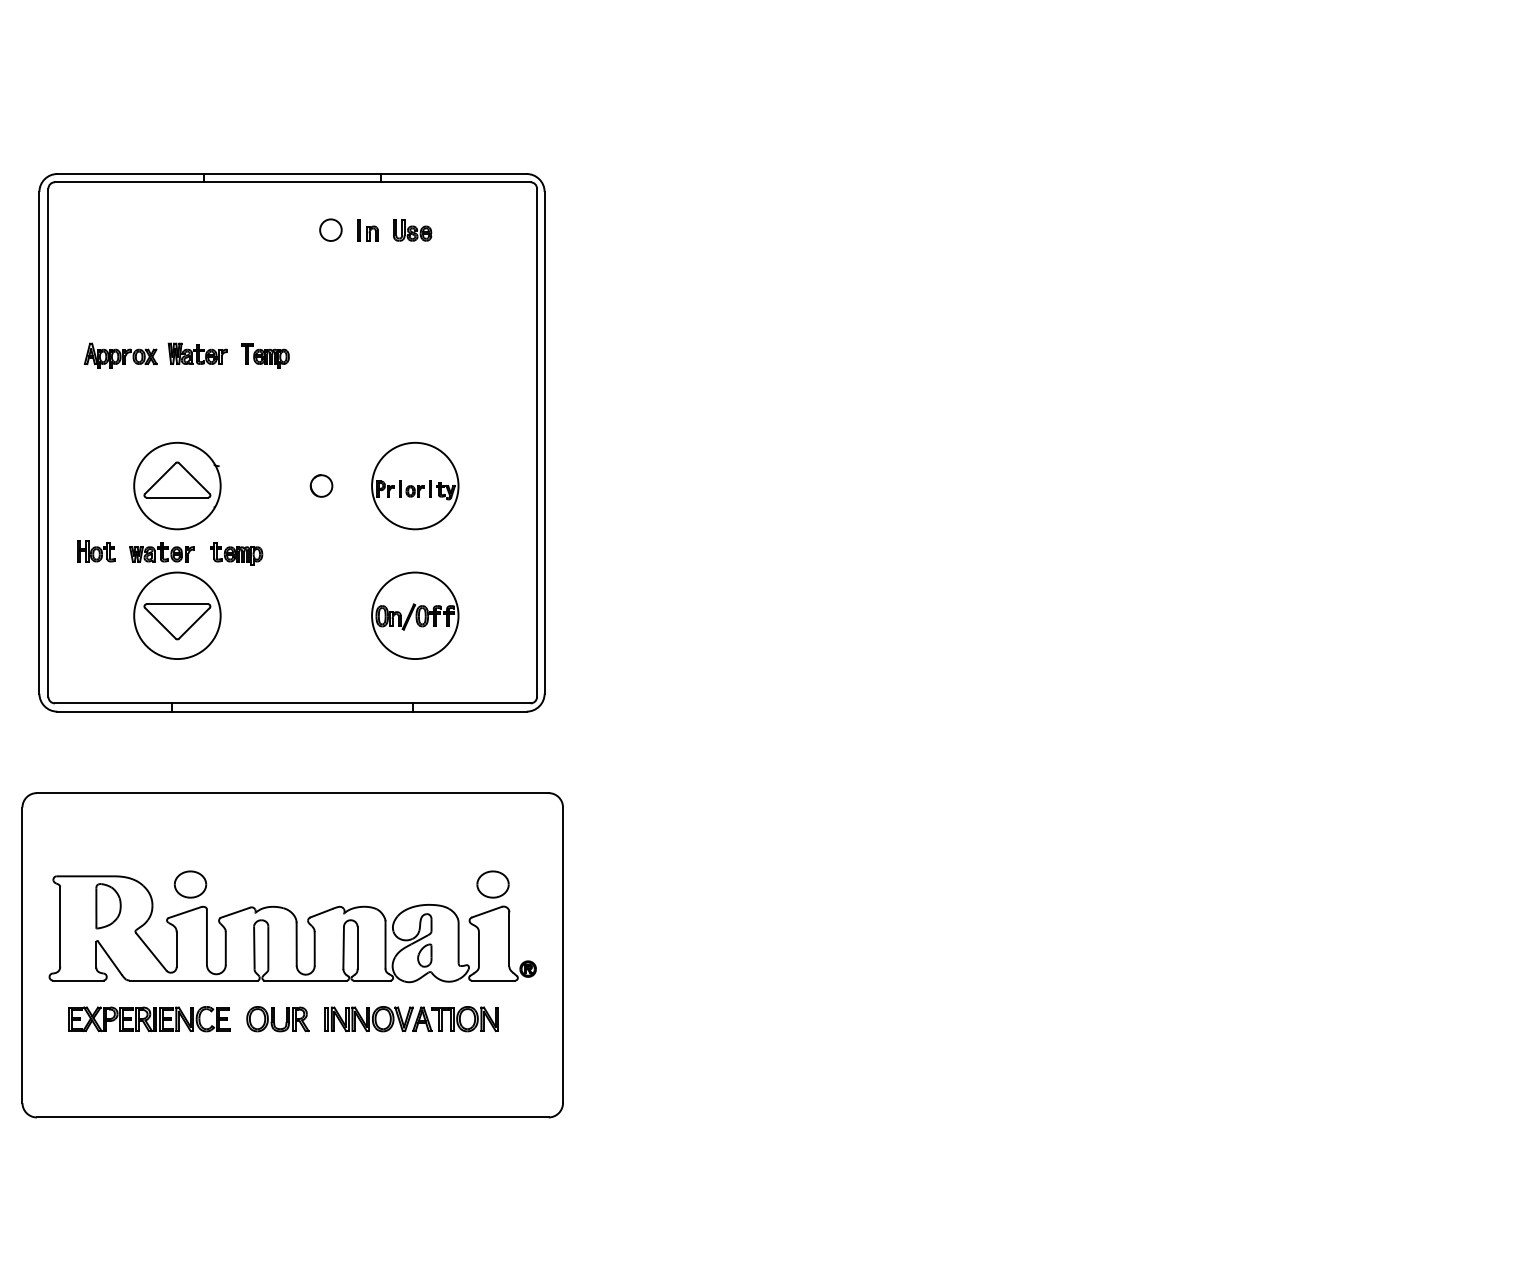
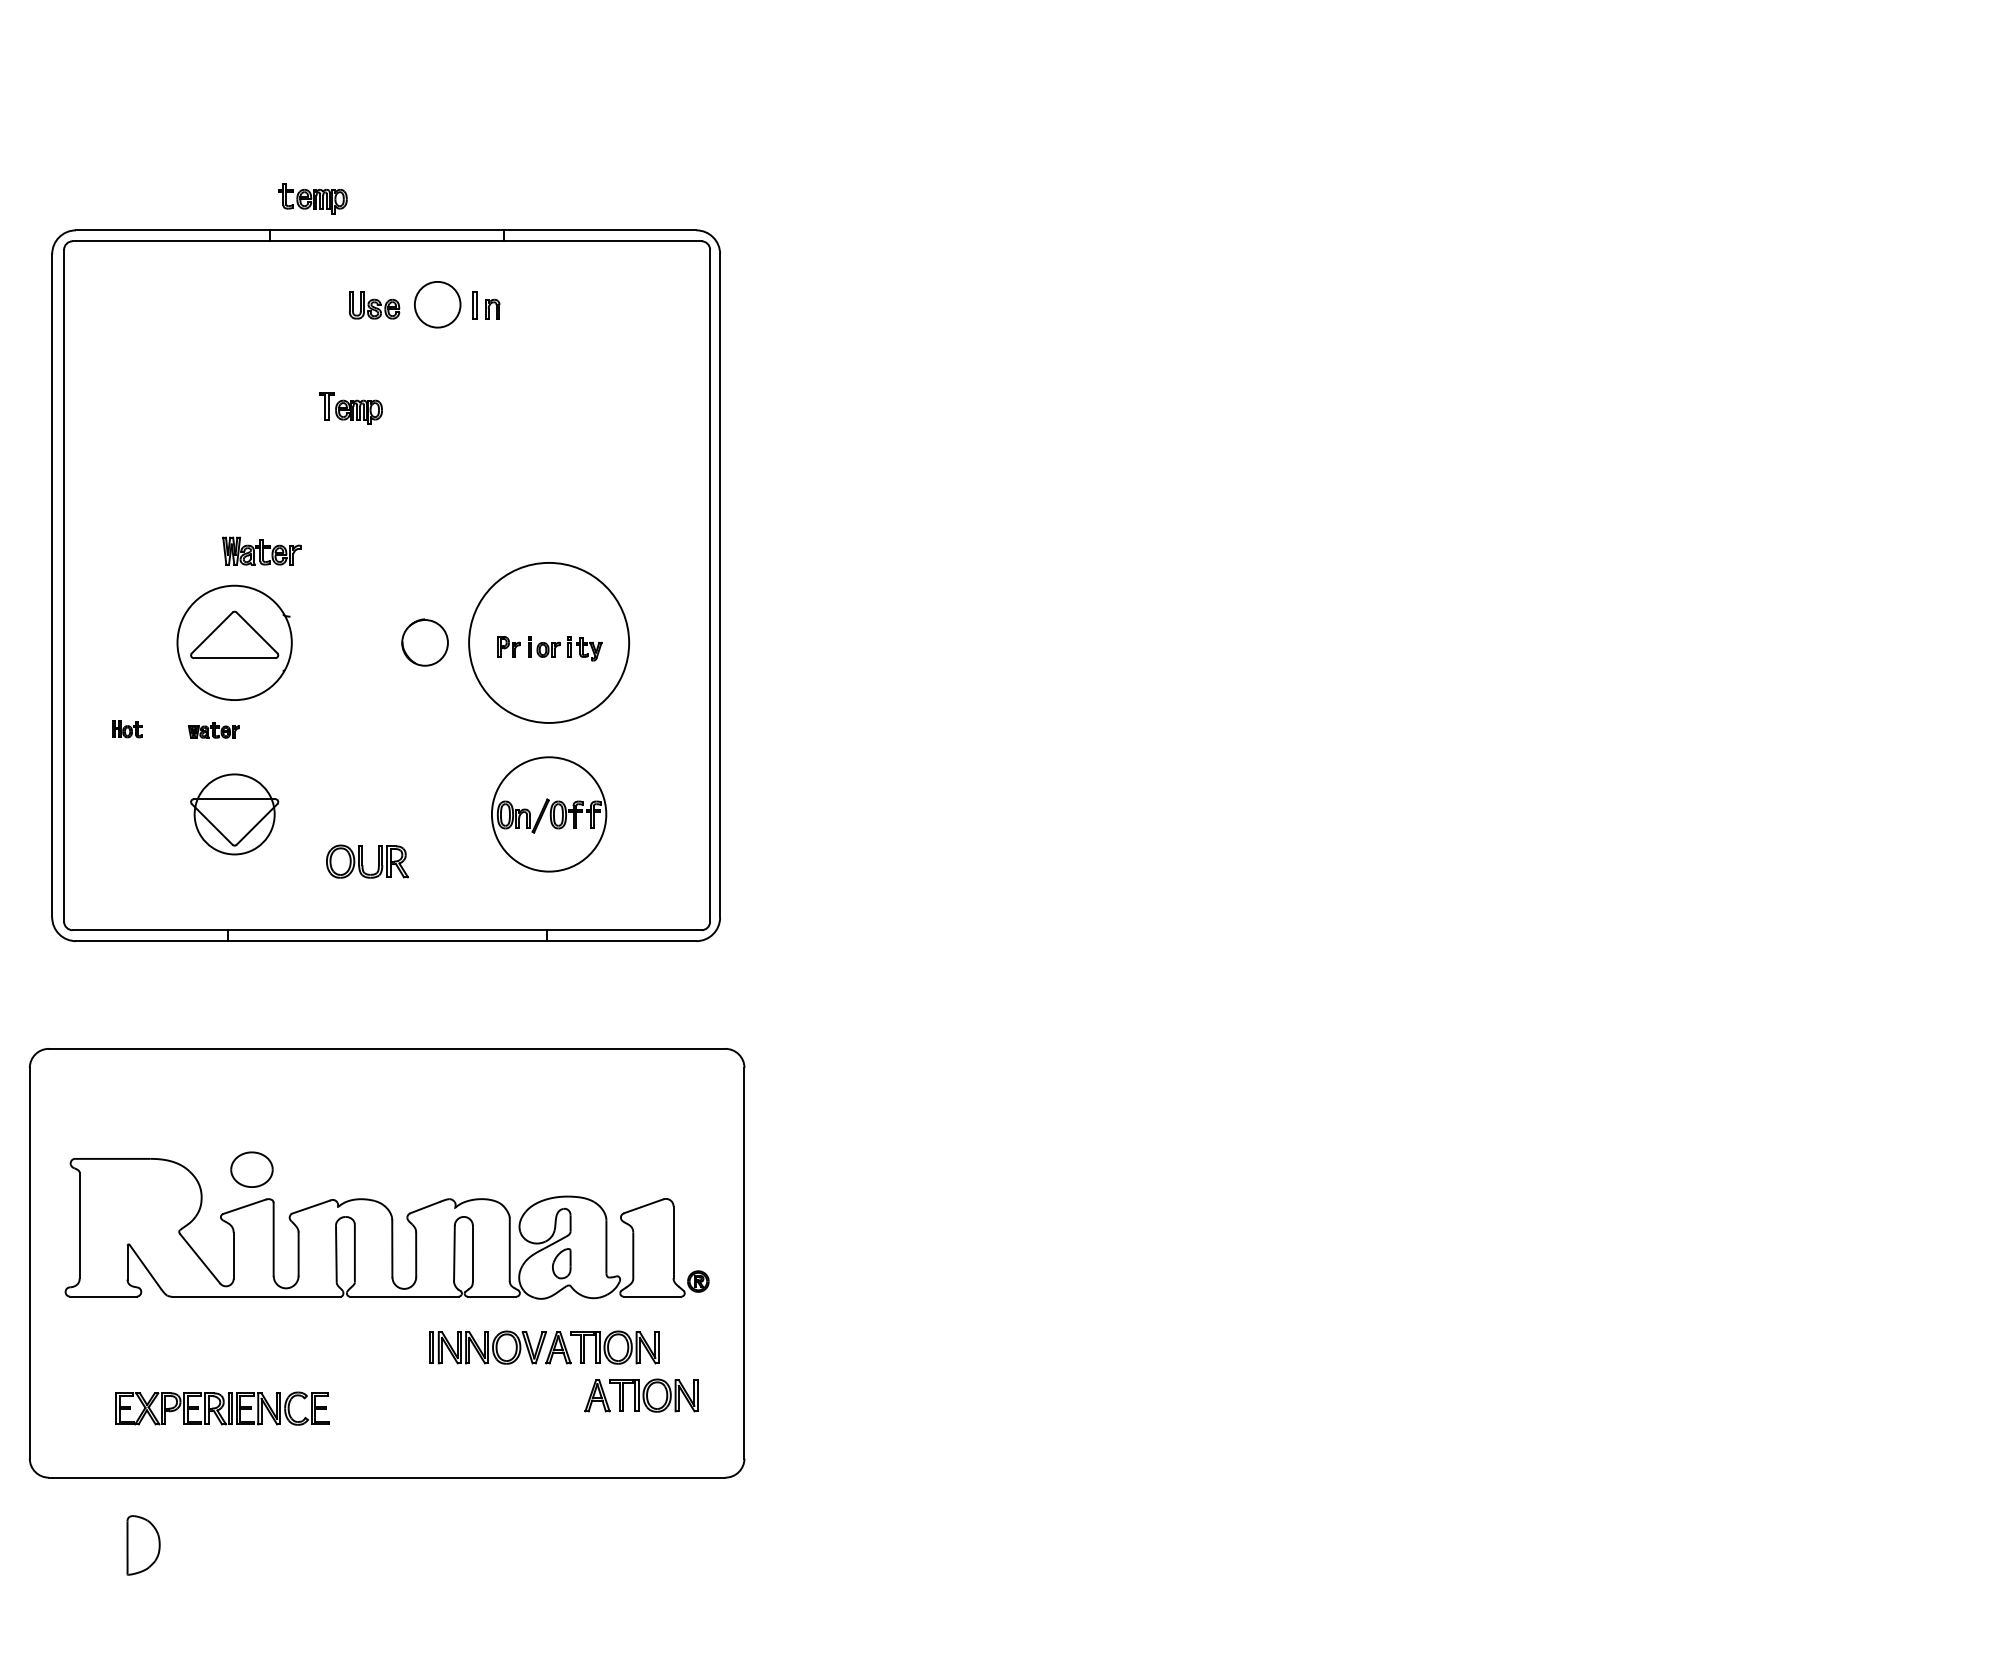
circle: (330, 230) -> (437, 304), size x1.6
part: (412, 230) -> (374, 305), moved
part: (197, 353) -> (261, 550), moved
part: (120, 354) -> (159, 469), removed
part: (265, 355) -> (350, 408), moved
part: (321, 485) -> (425, 642), size x1.6
circle: (414, 485) -> (548, 642), size x1.4
part: (96, 551) -> (127, 729), size x0.6
part: (161, 552) -> (213, 730), size x0.6
part: (236, 553) -> (312, 198), moved
circle: (177, 615) -> (234, 814), size x0.7
part: (492, 884) -> (651, 1169), removed
part: (108, 906) -> (143, 1545), moved
part: (149, 1019) -> (222, 1408), moved
part: (277, 1019) -> (367, 861), moved
part: (485, 1055) -> (641, 1395), added

